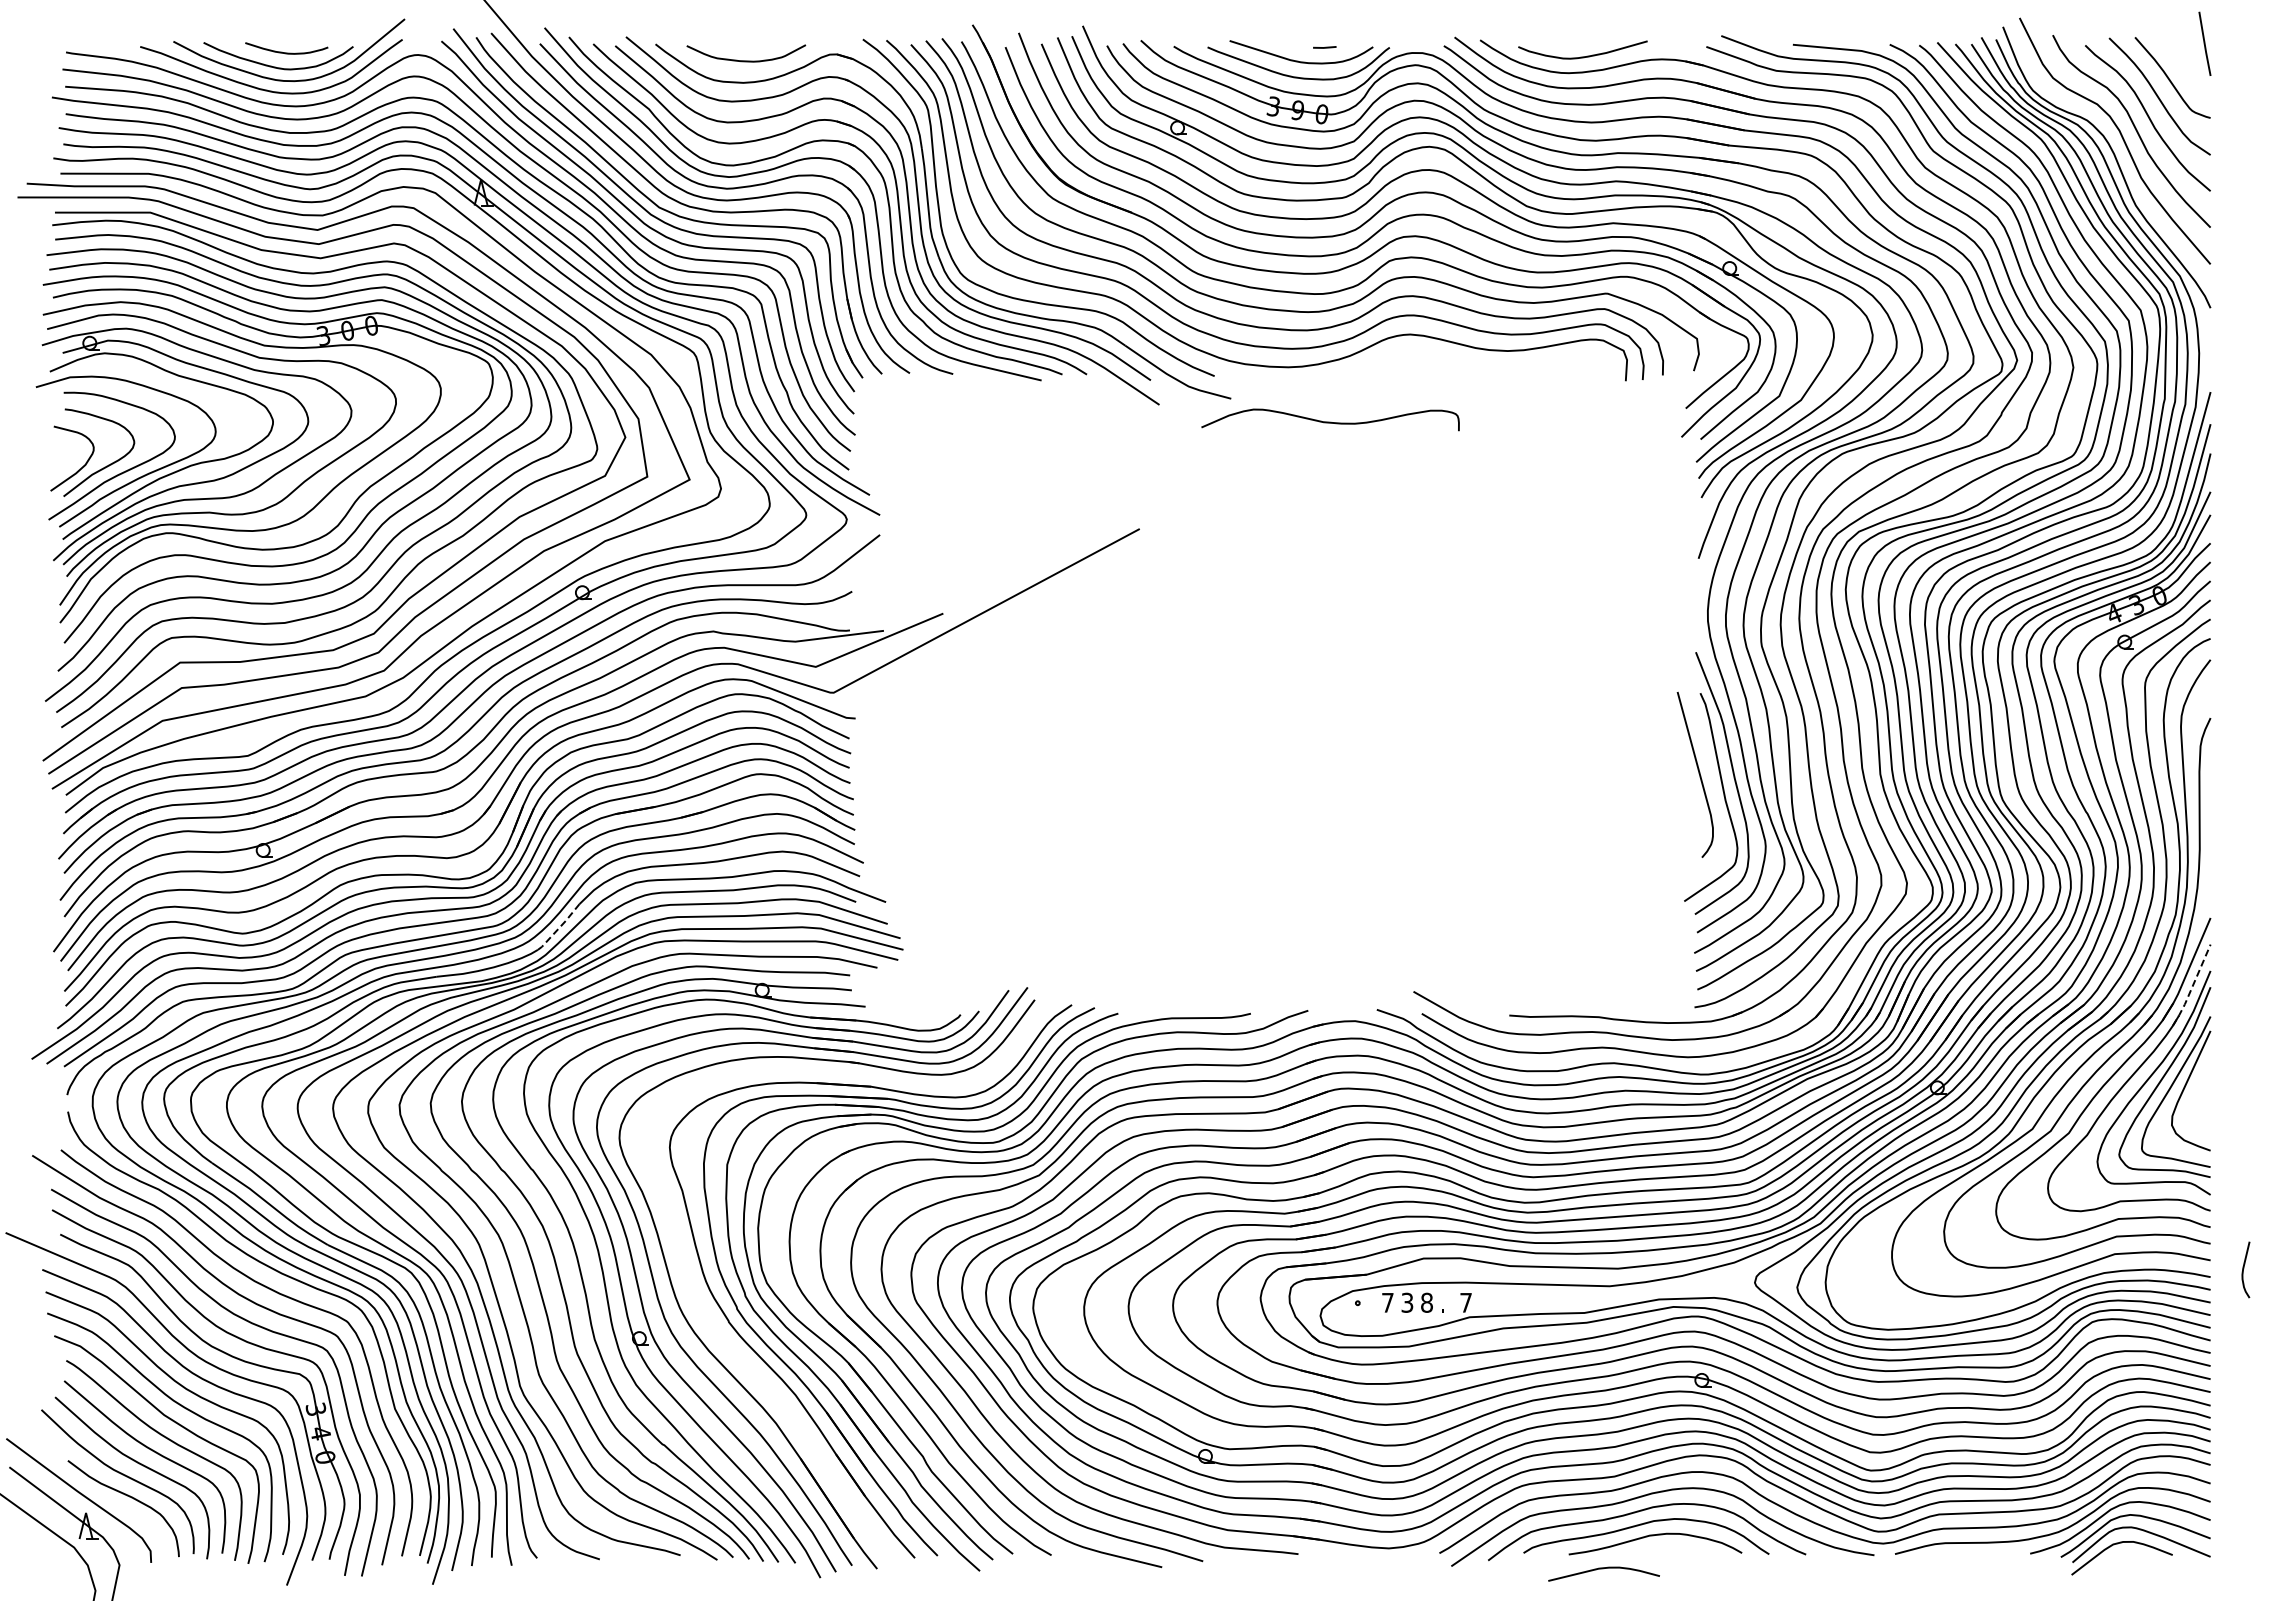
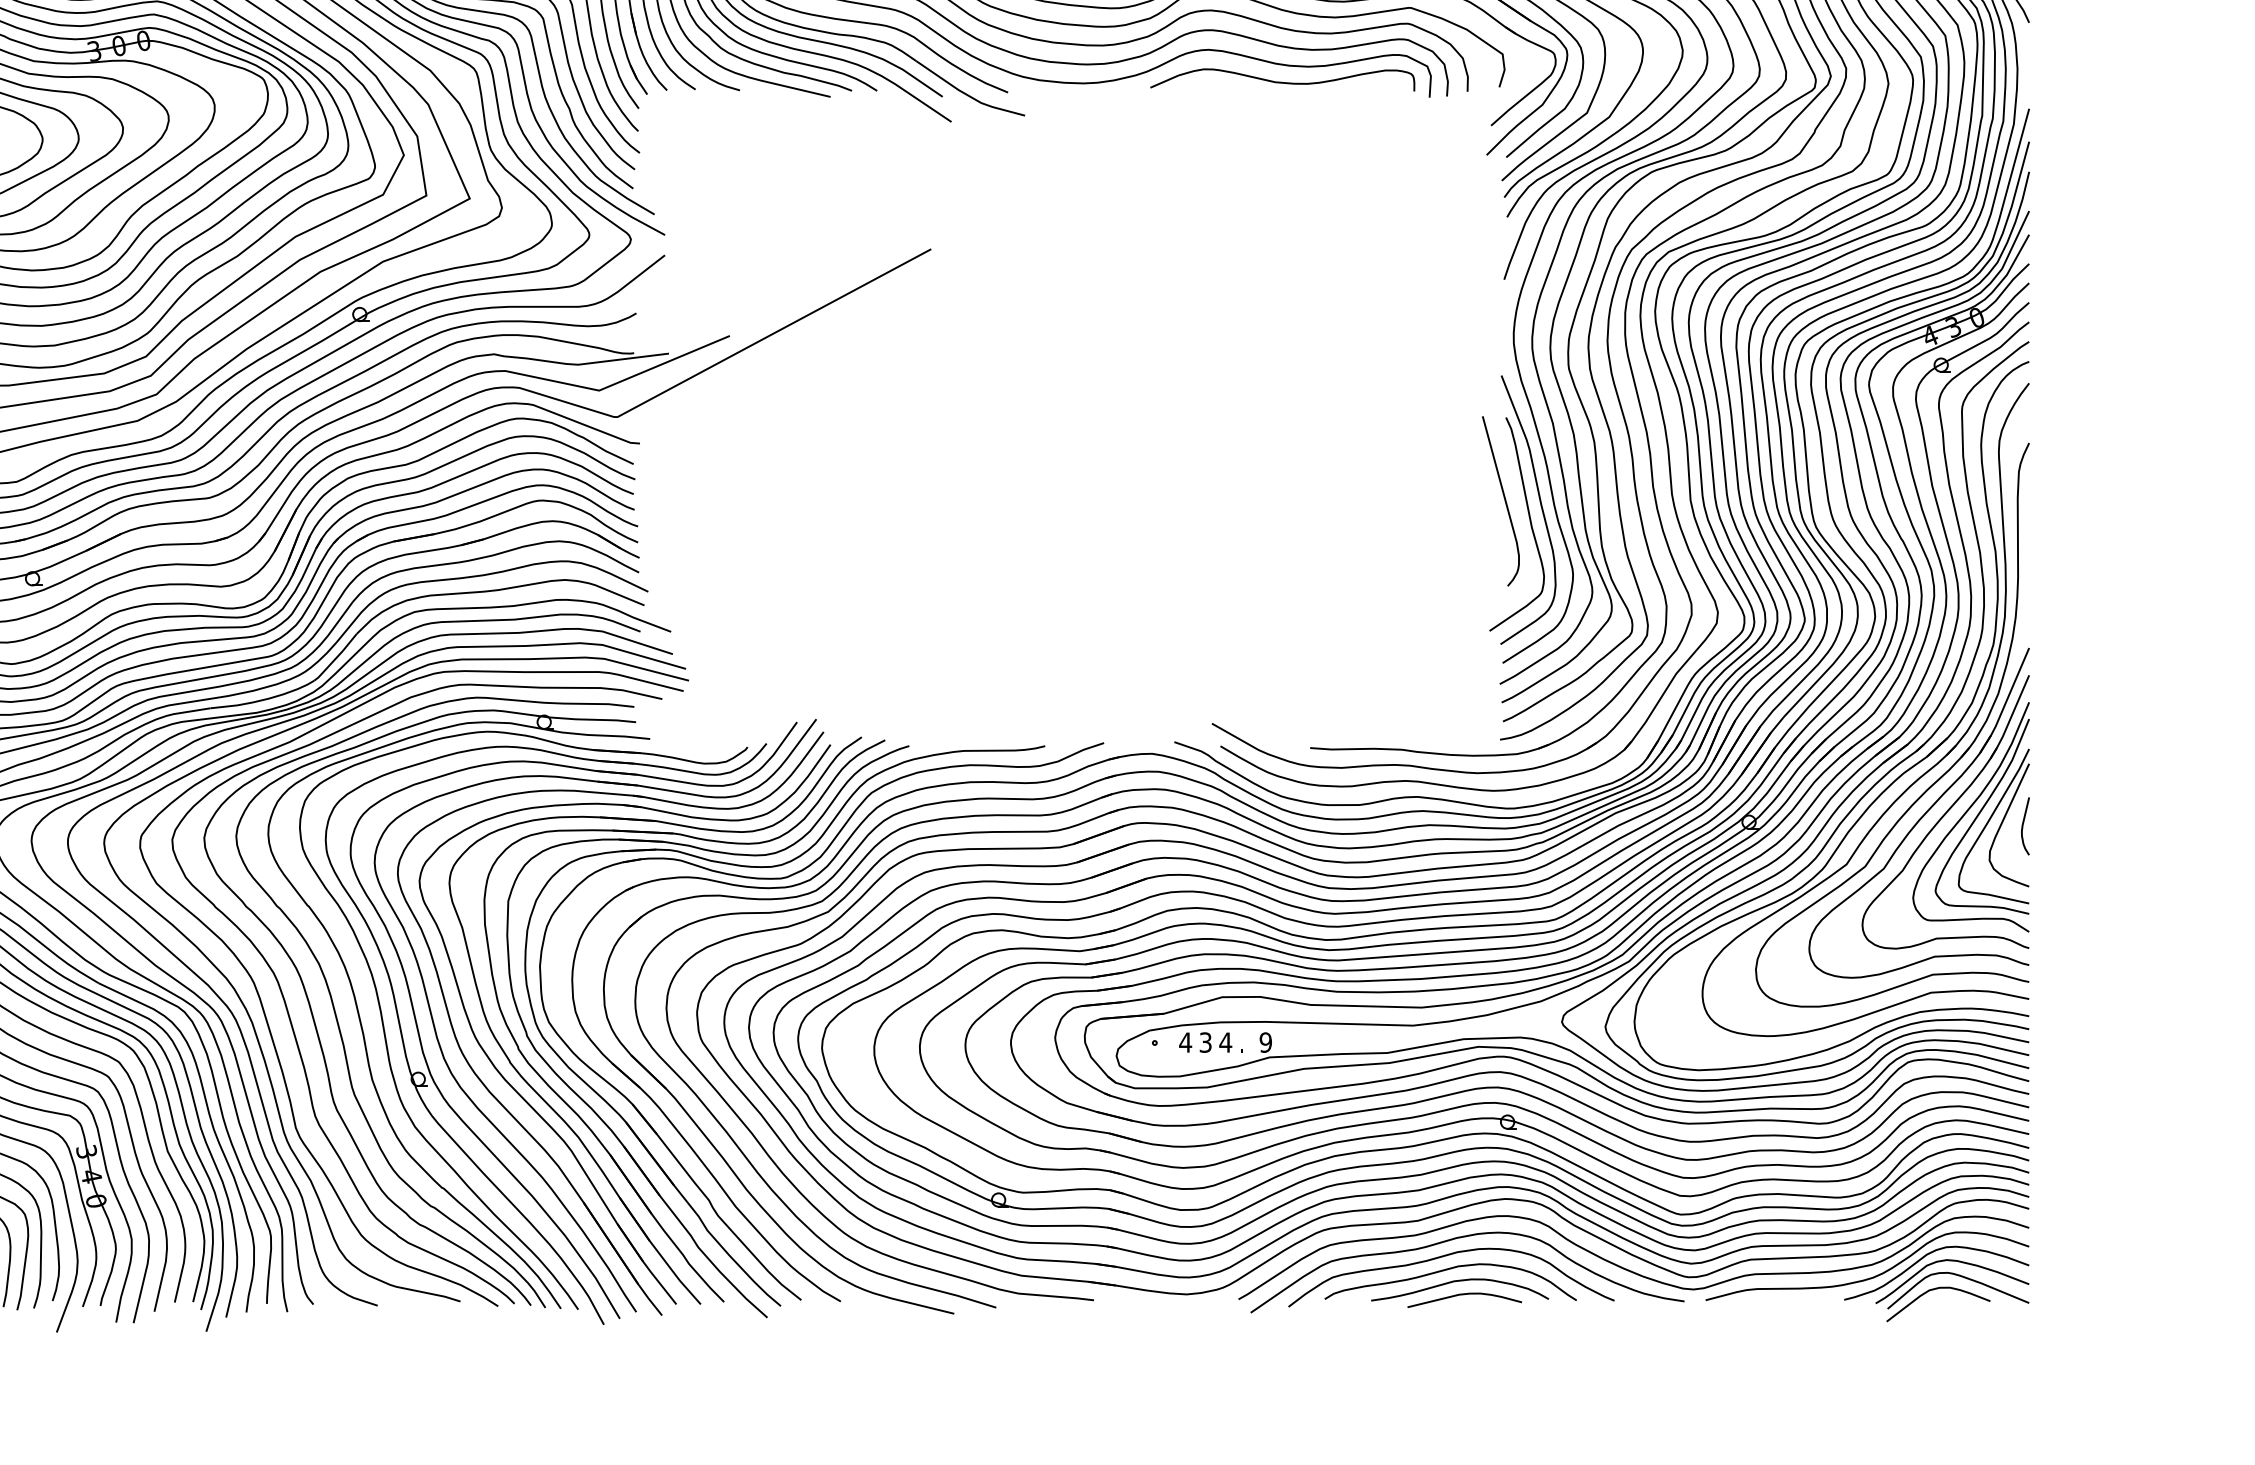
curve: (1330, 421) -> (1282, 81), moved
line: (559, 928) -> (336, 658), dashed -> solid
line: (2192, 986) -> (2010, 718), dashed -> solid
curve: (2244, 1268) -> (2023, 824), moved
text: (1387, 1302) -> (1185, 1042), 7 -> 4
text: (1426, 1302) -> (1225, 1042), 8 -> 4
text: (1466, 1302) -> (1266, 1042), 7 -> 9
part: (749, 1363) -> (531, 1104), added
curve: (1603, 1569) -> (1464, 1295), moved

